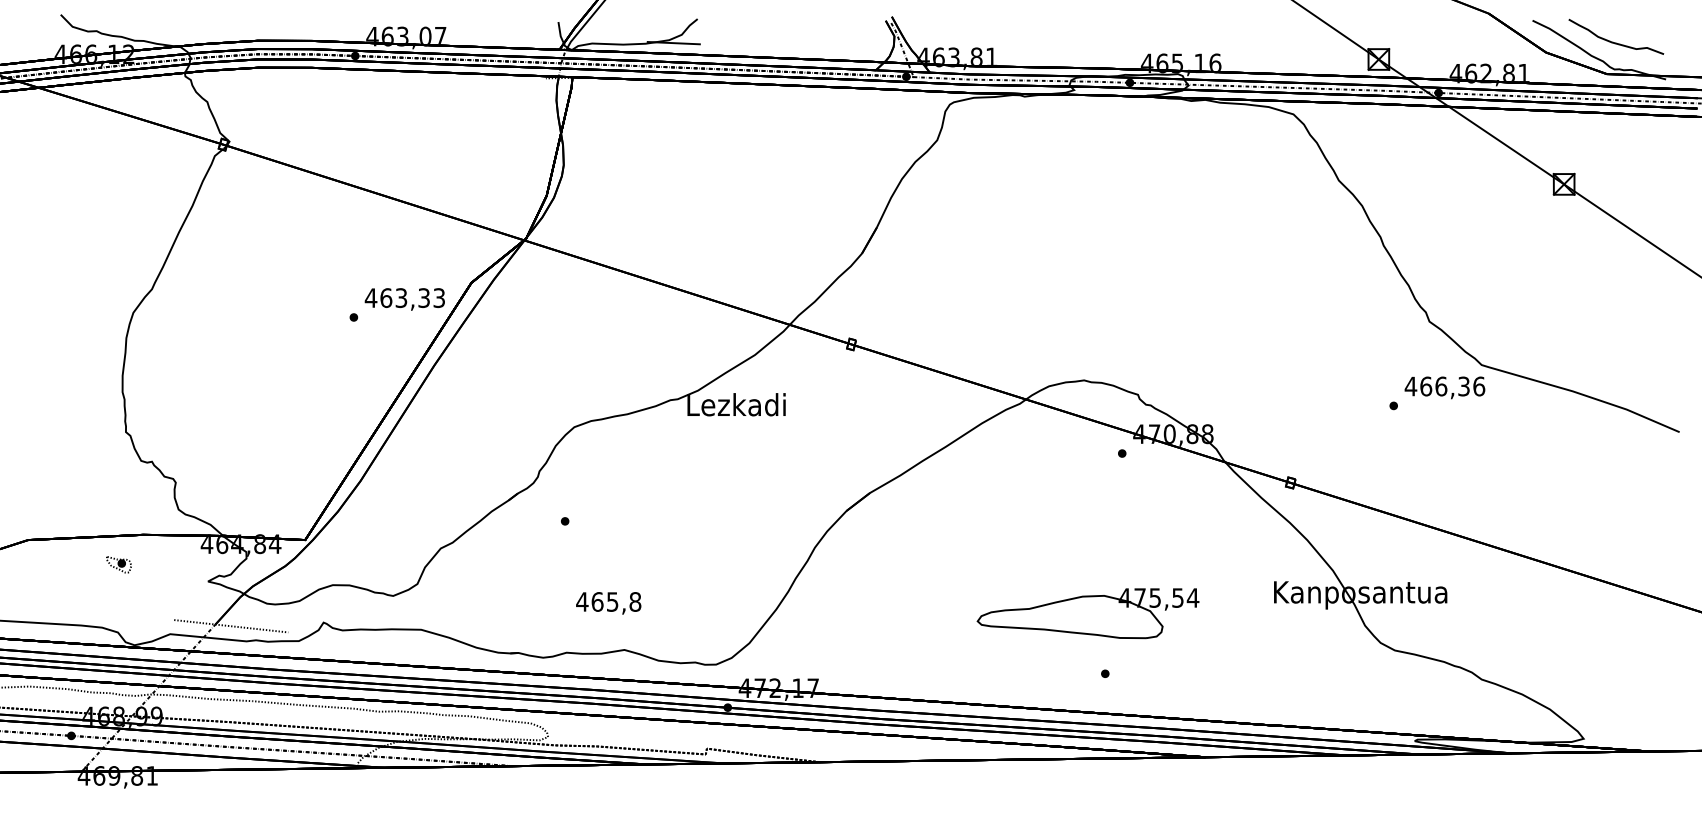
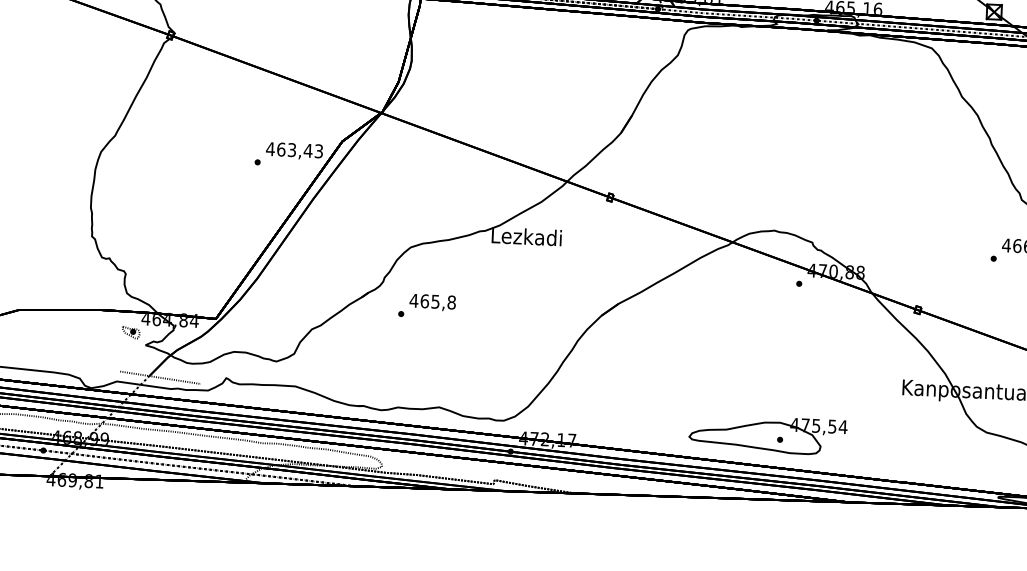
text: (423, 298) -> (307, 151), 463,33 -> 463,43
part: (118, 564) -> (130, 332), moved
text: (608, 603) -> (432, 302), moved
part: (1087, 613) -> (767, 434), moved

